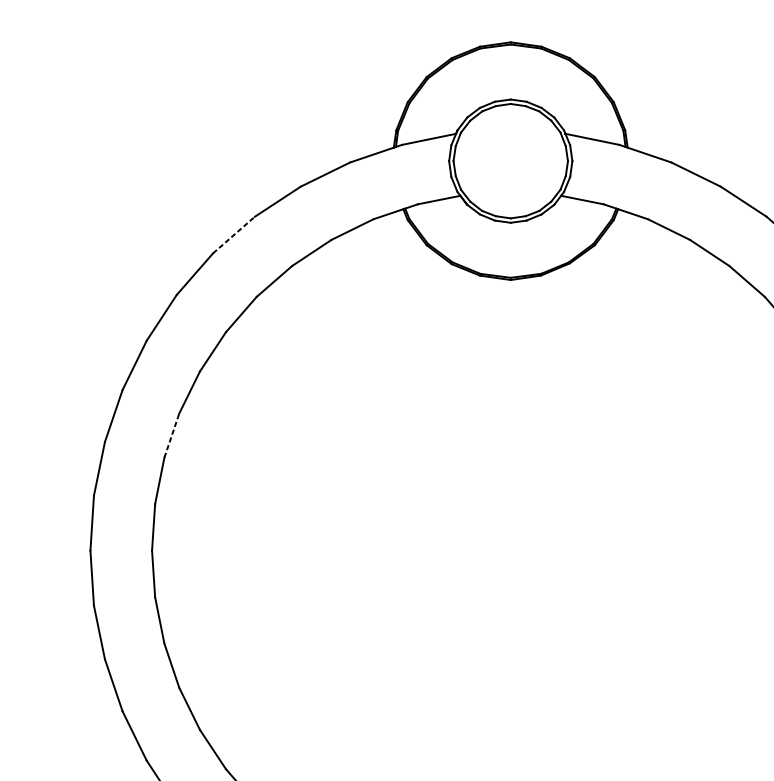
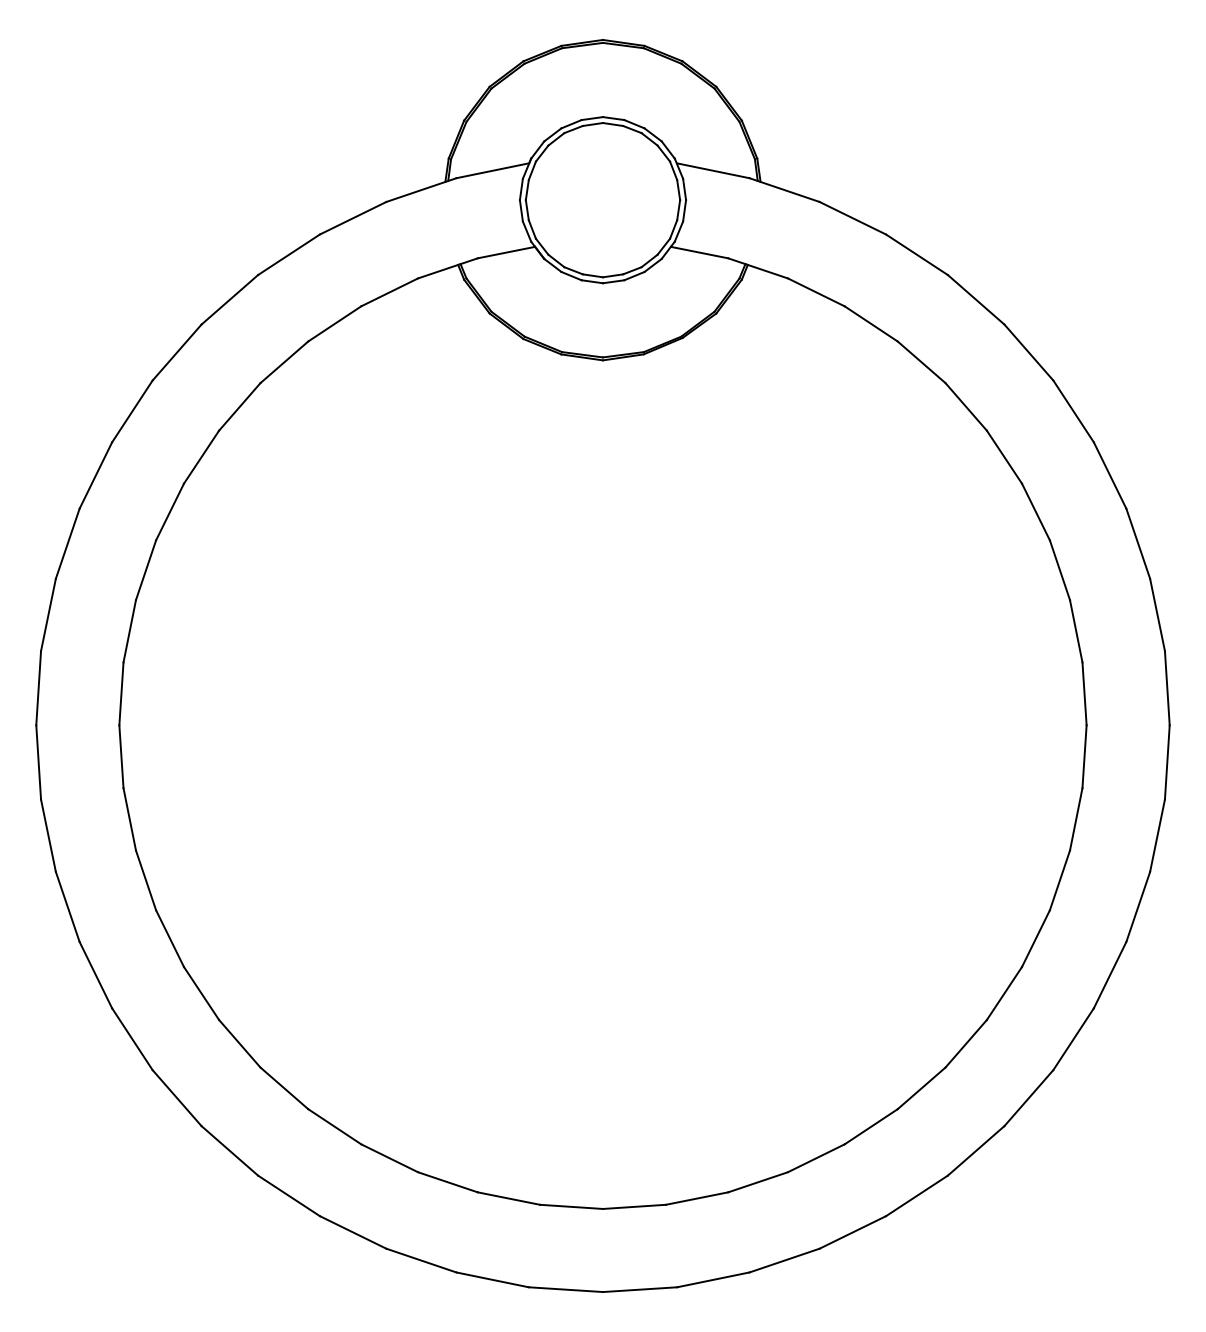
line: (233, 234) -> (229, 299), dashed -> solid
line: (172, 435) -> (146, 570), dashed -> solid

